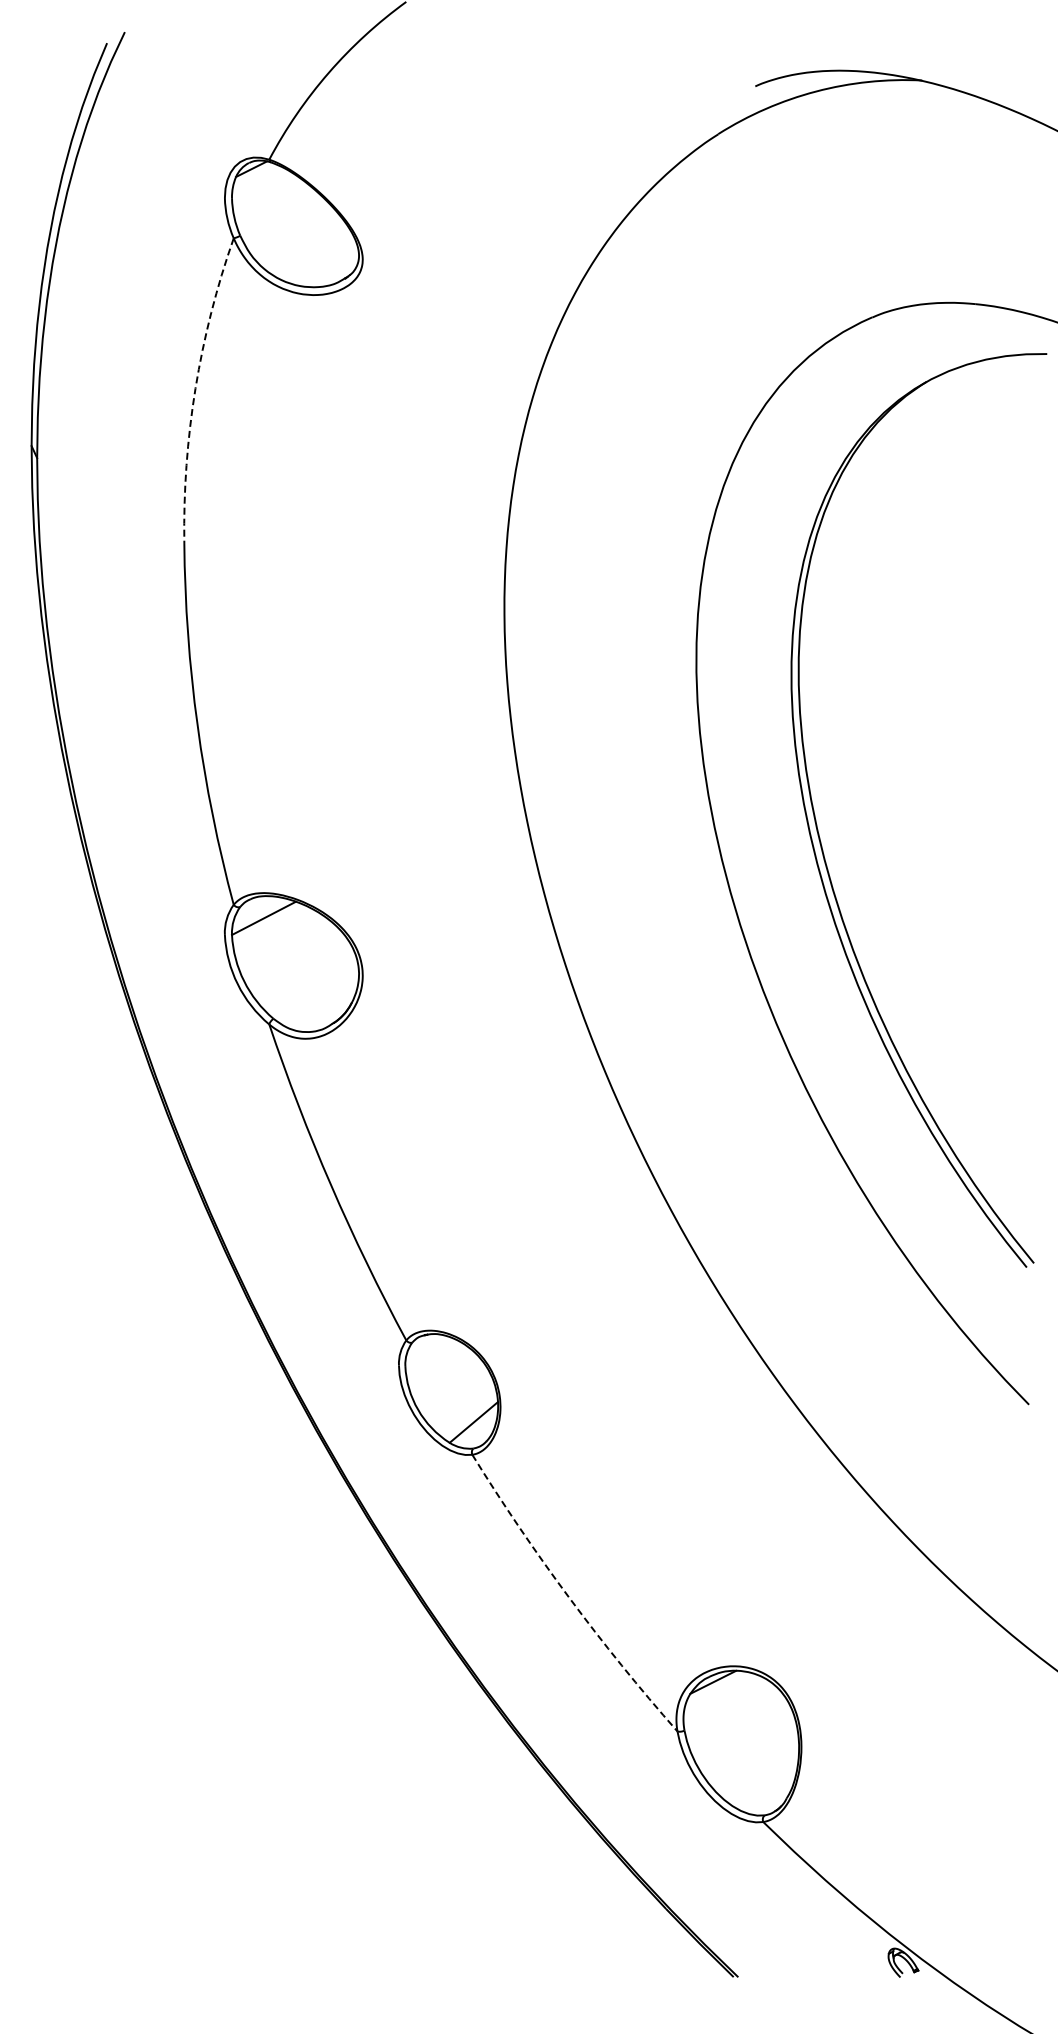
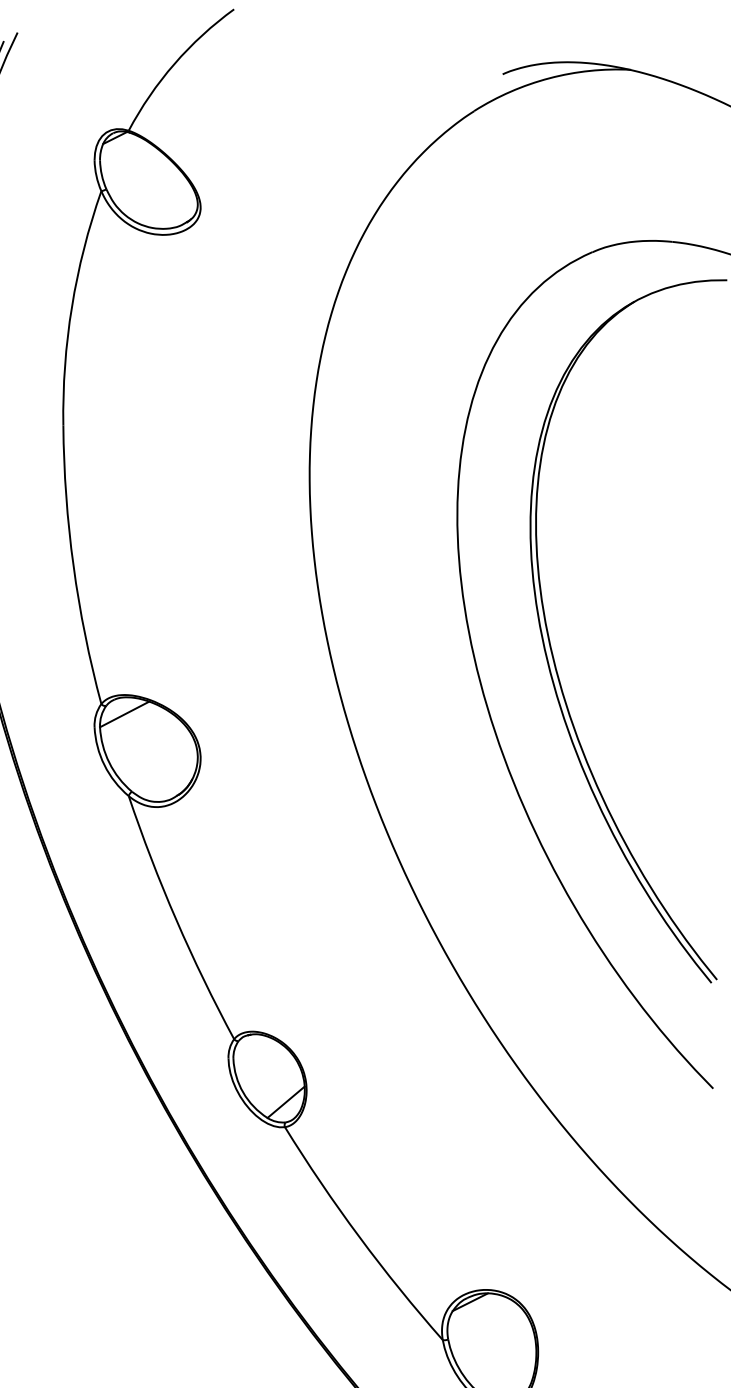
arc: (195, 388) -> (71, 306), dashed -> solid
arc: (569, 1597) -> (359, 1236), dashed -> solid

